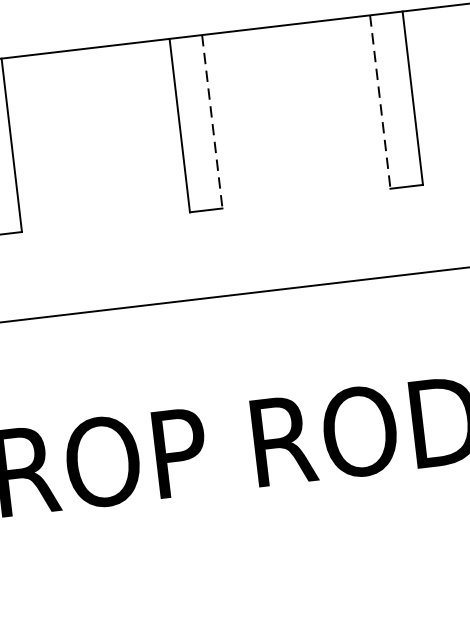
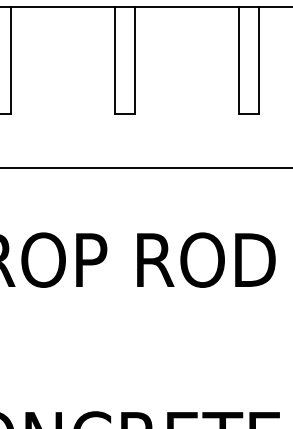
line: (380, 102) -> (238, 60), dashed -> solid
line: (211, 121) -> (134, 60), dashed -> solid

